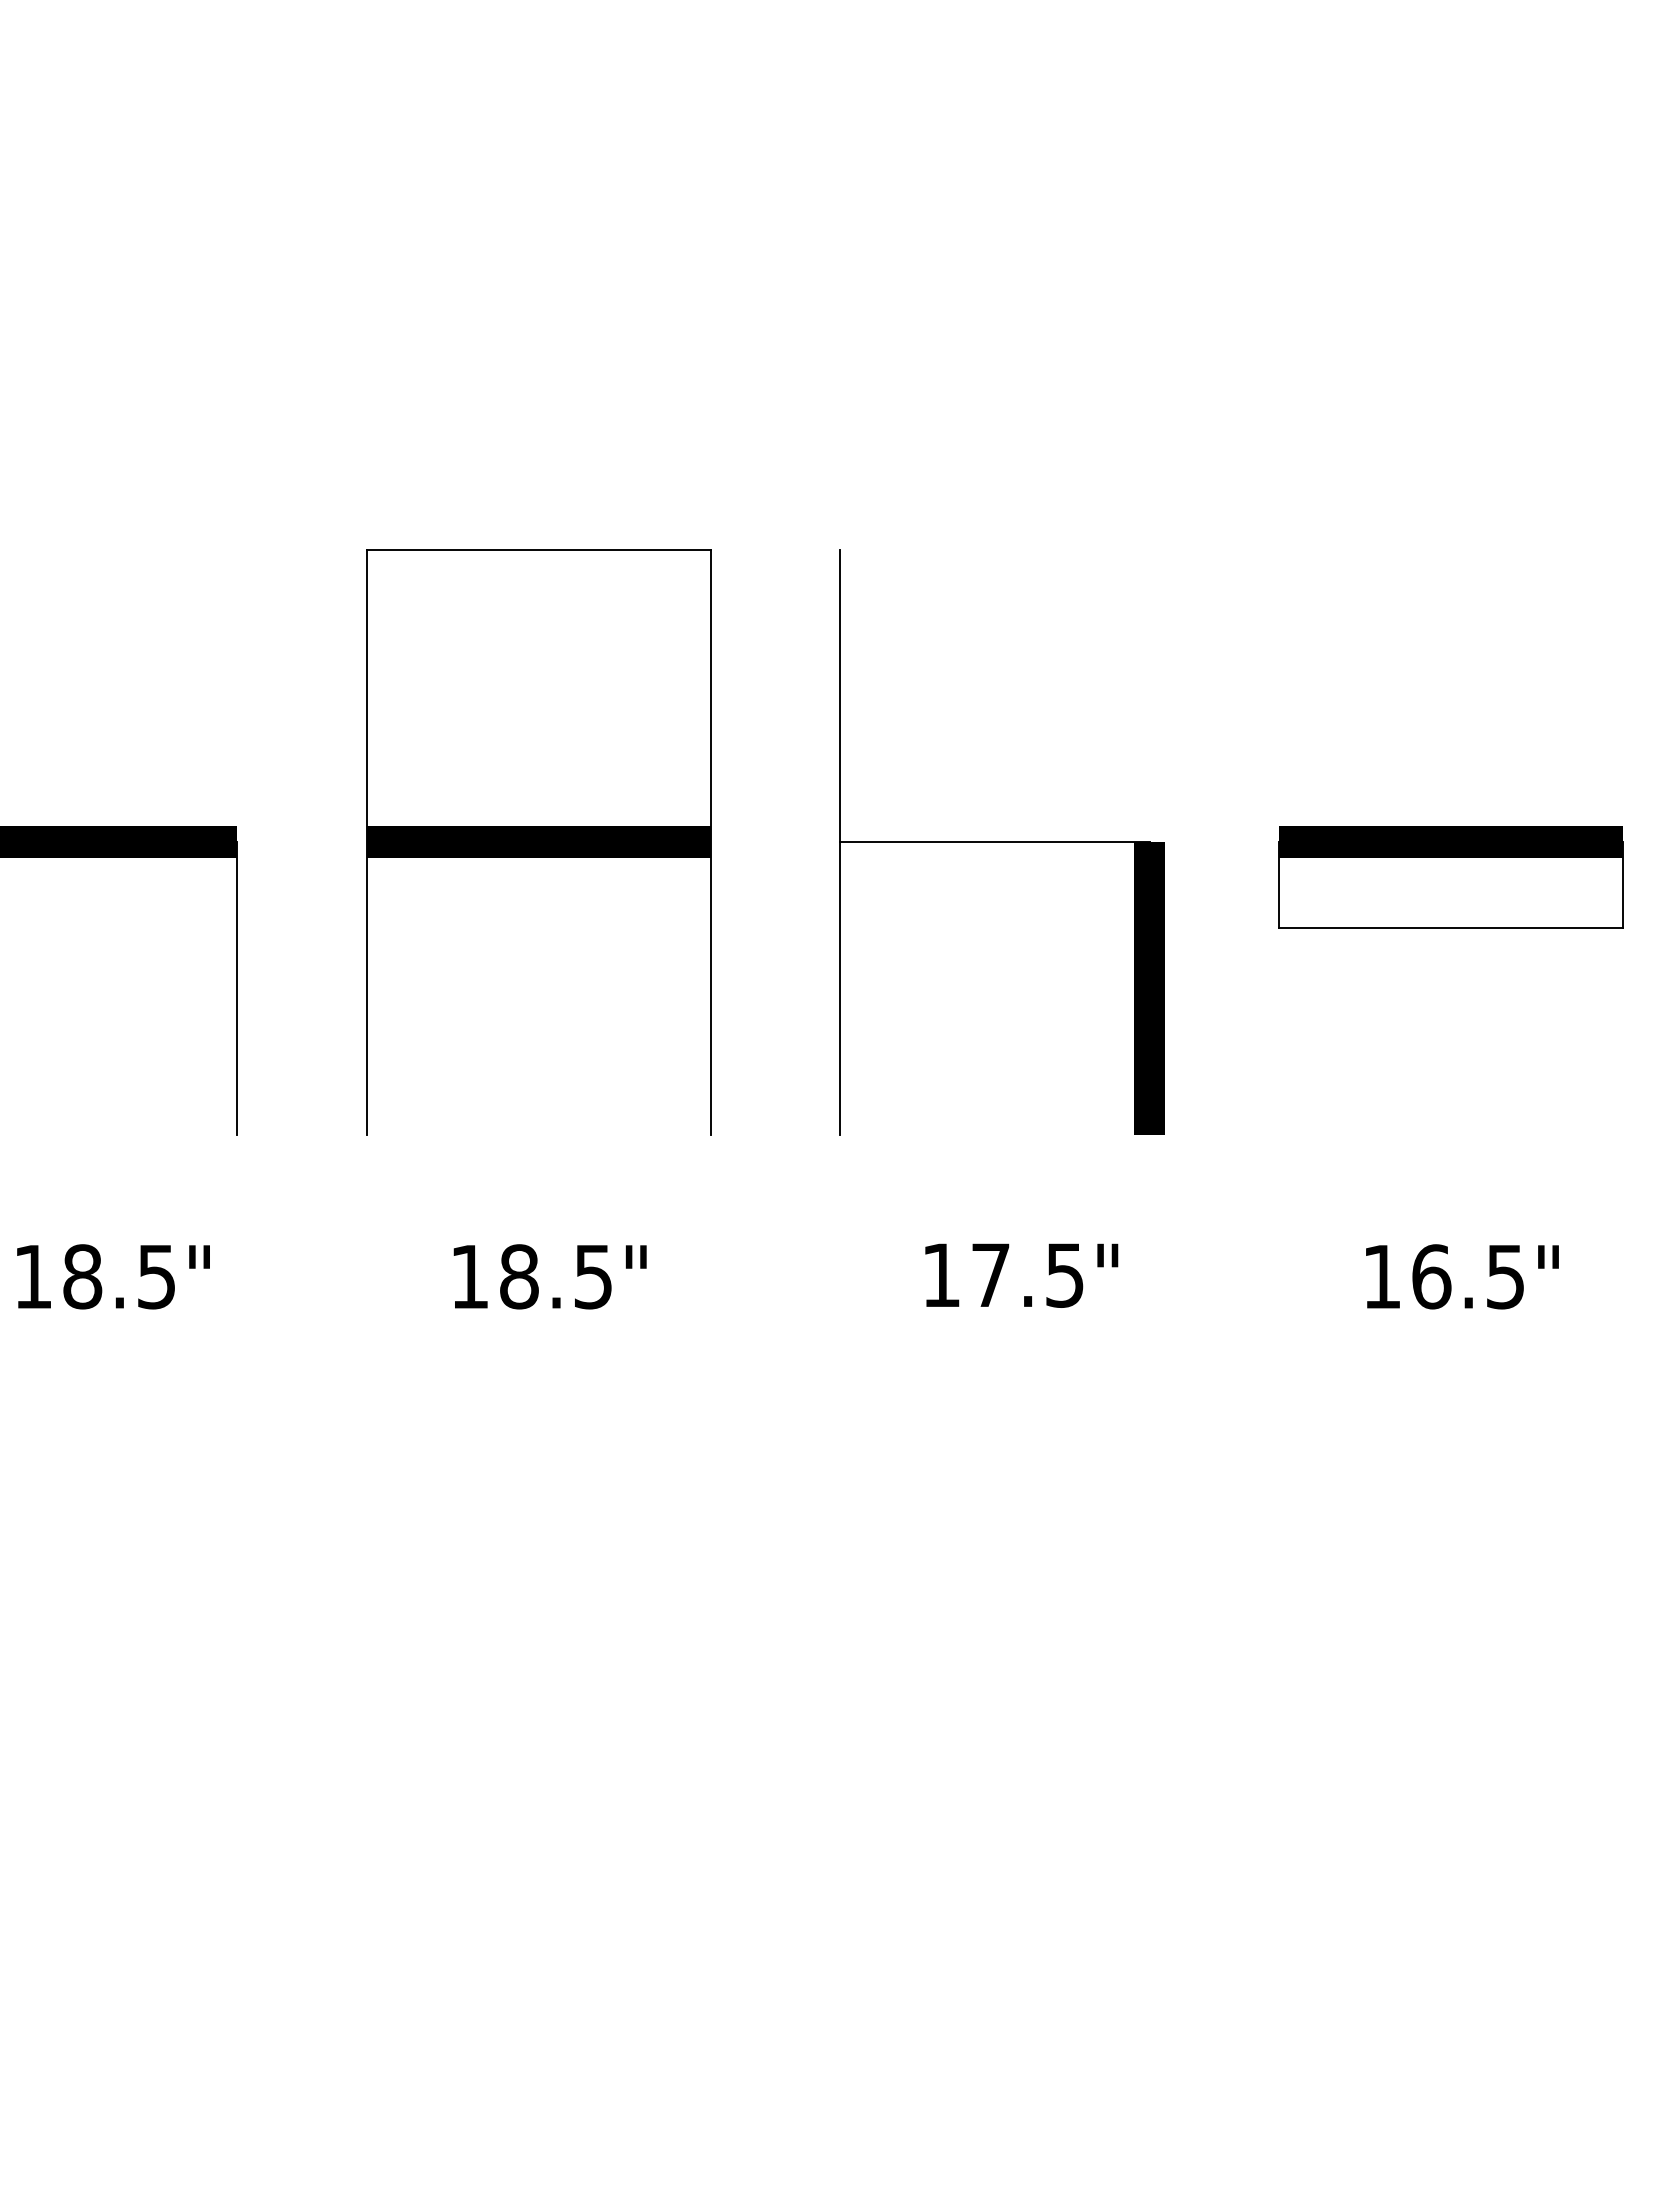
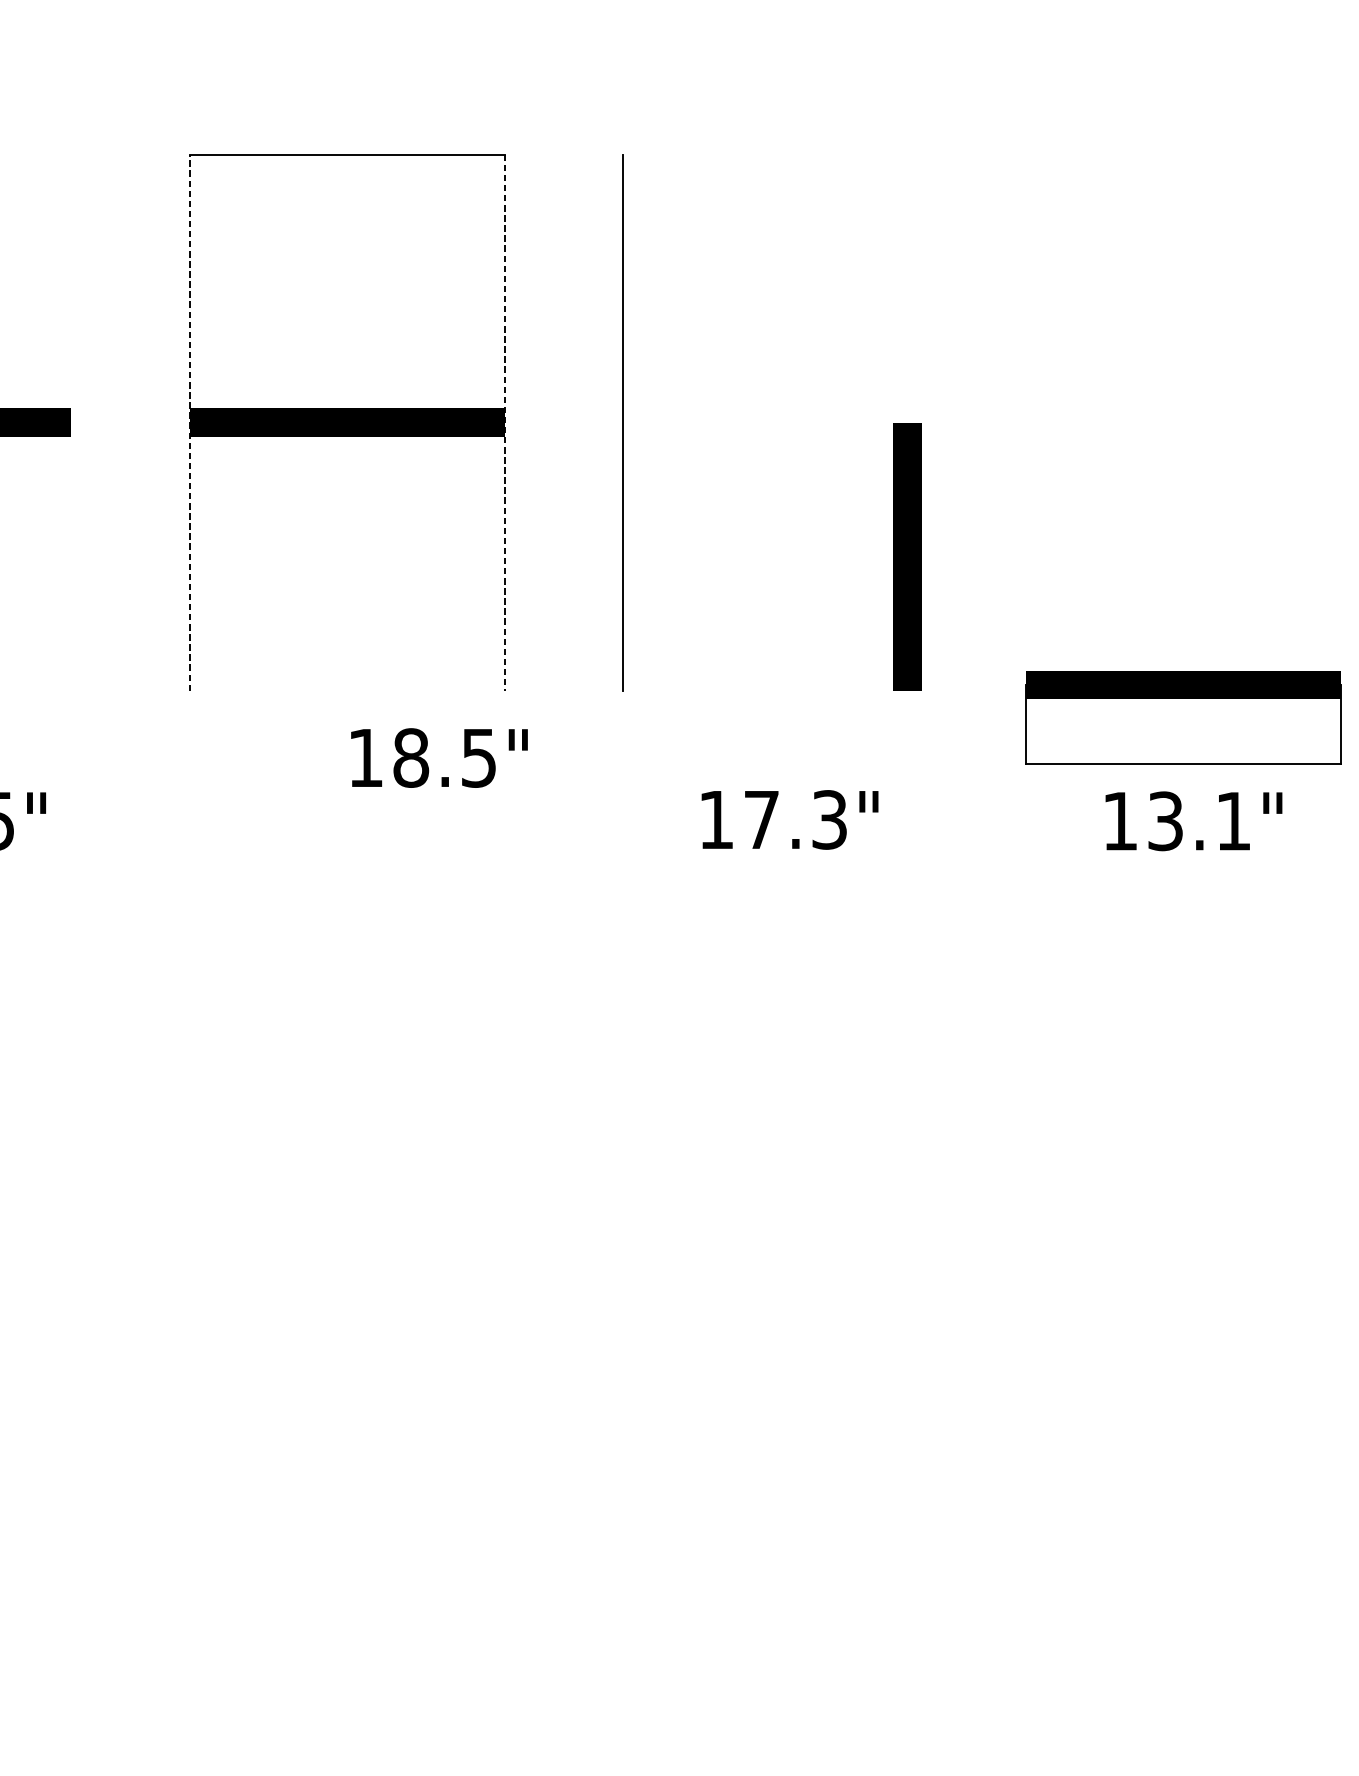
line: (366, 842) -> (189, 423), solid -> dashed
line: (710, 842) -> (504, 423), solid -> dashed
line: (994, 842) -> (765, 423), removed
part: (1450, 877) -> (1183, 717), moved
line: (237, 988) -> (71, 557), removed
text: (1064, 1274) -> (829, 819), 17.5" -> 17.3"
text: (549, 1276) -> (438, 757), moved
text: (1467, 1276) -> (1198, 820), 16.5" -> 13.1"

